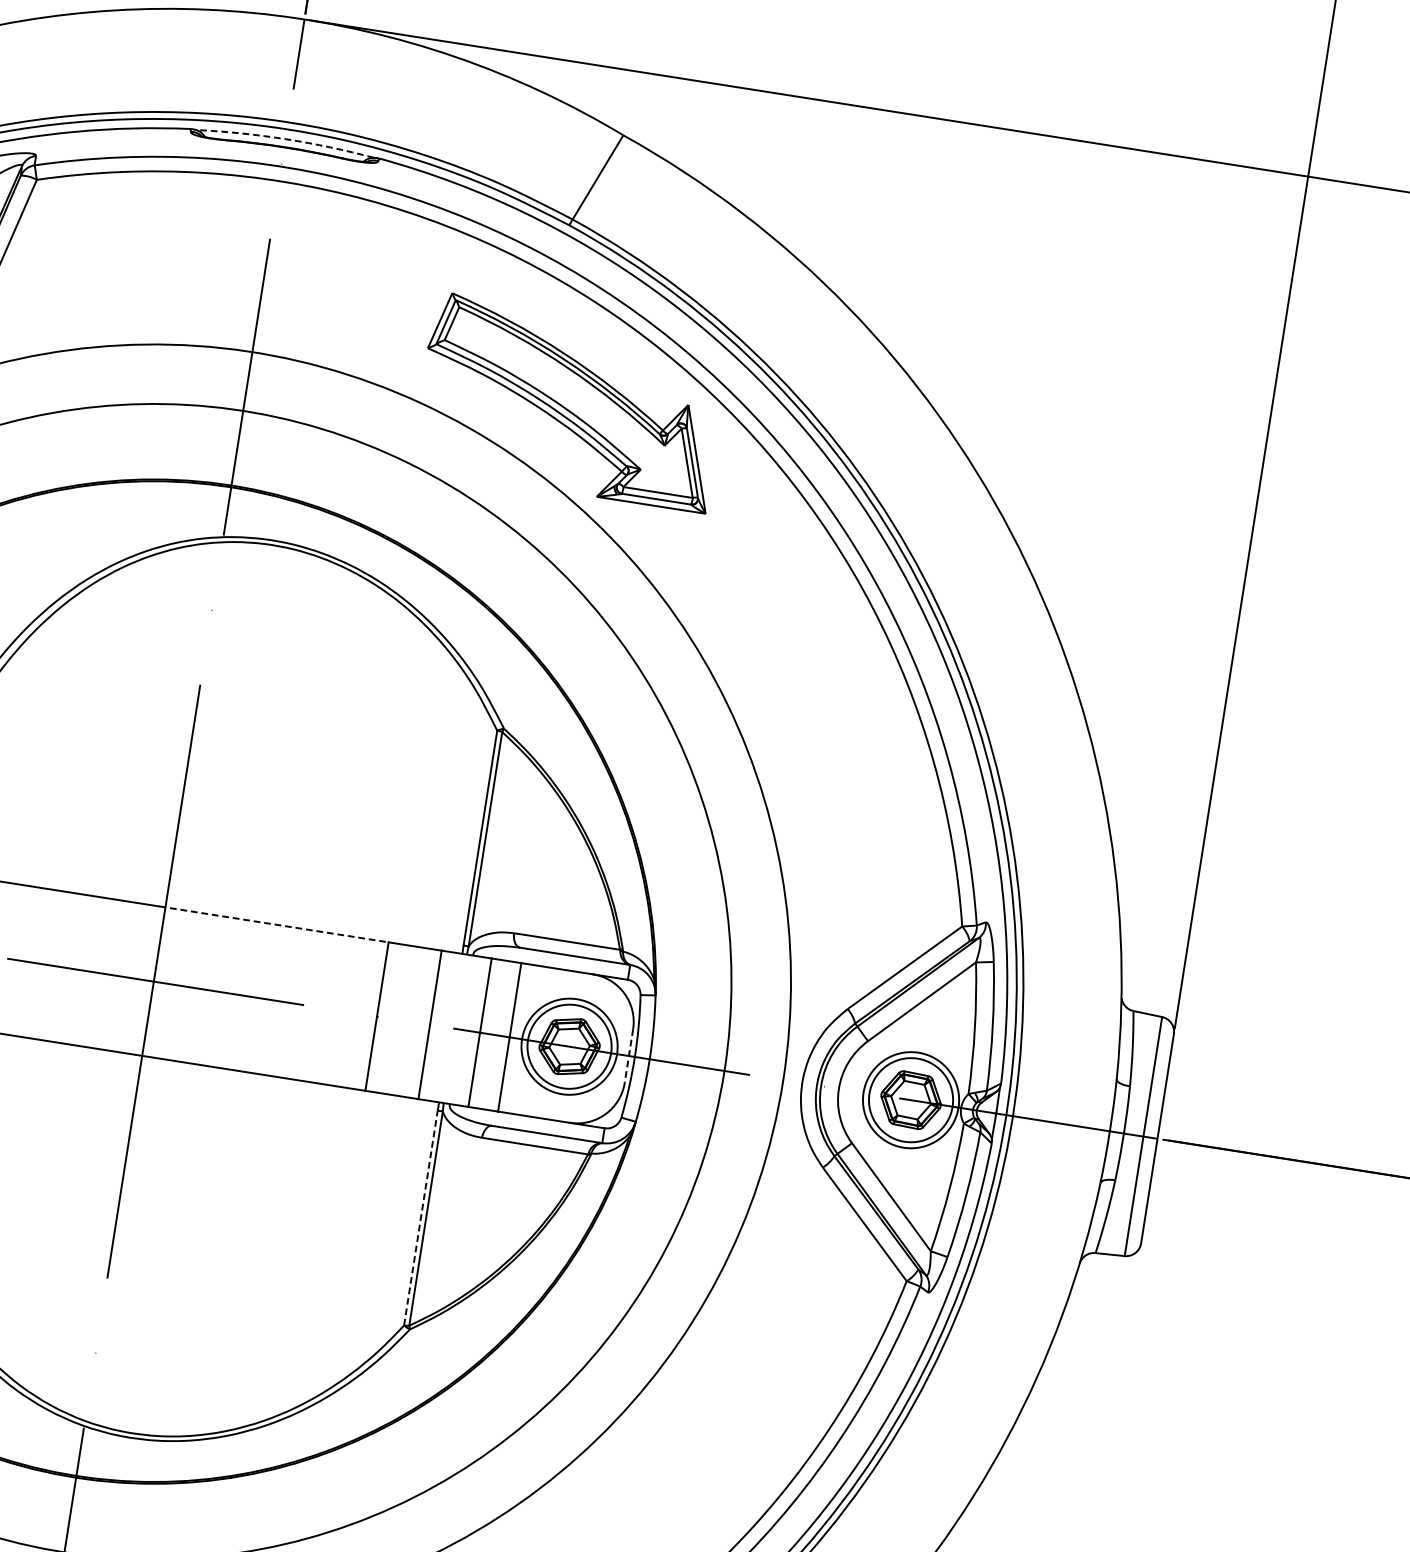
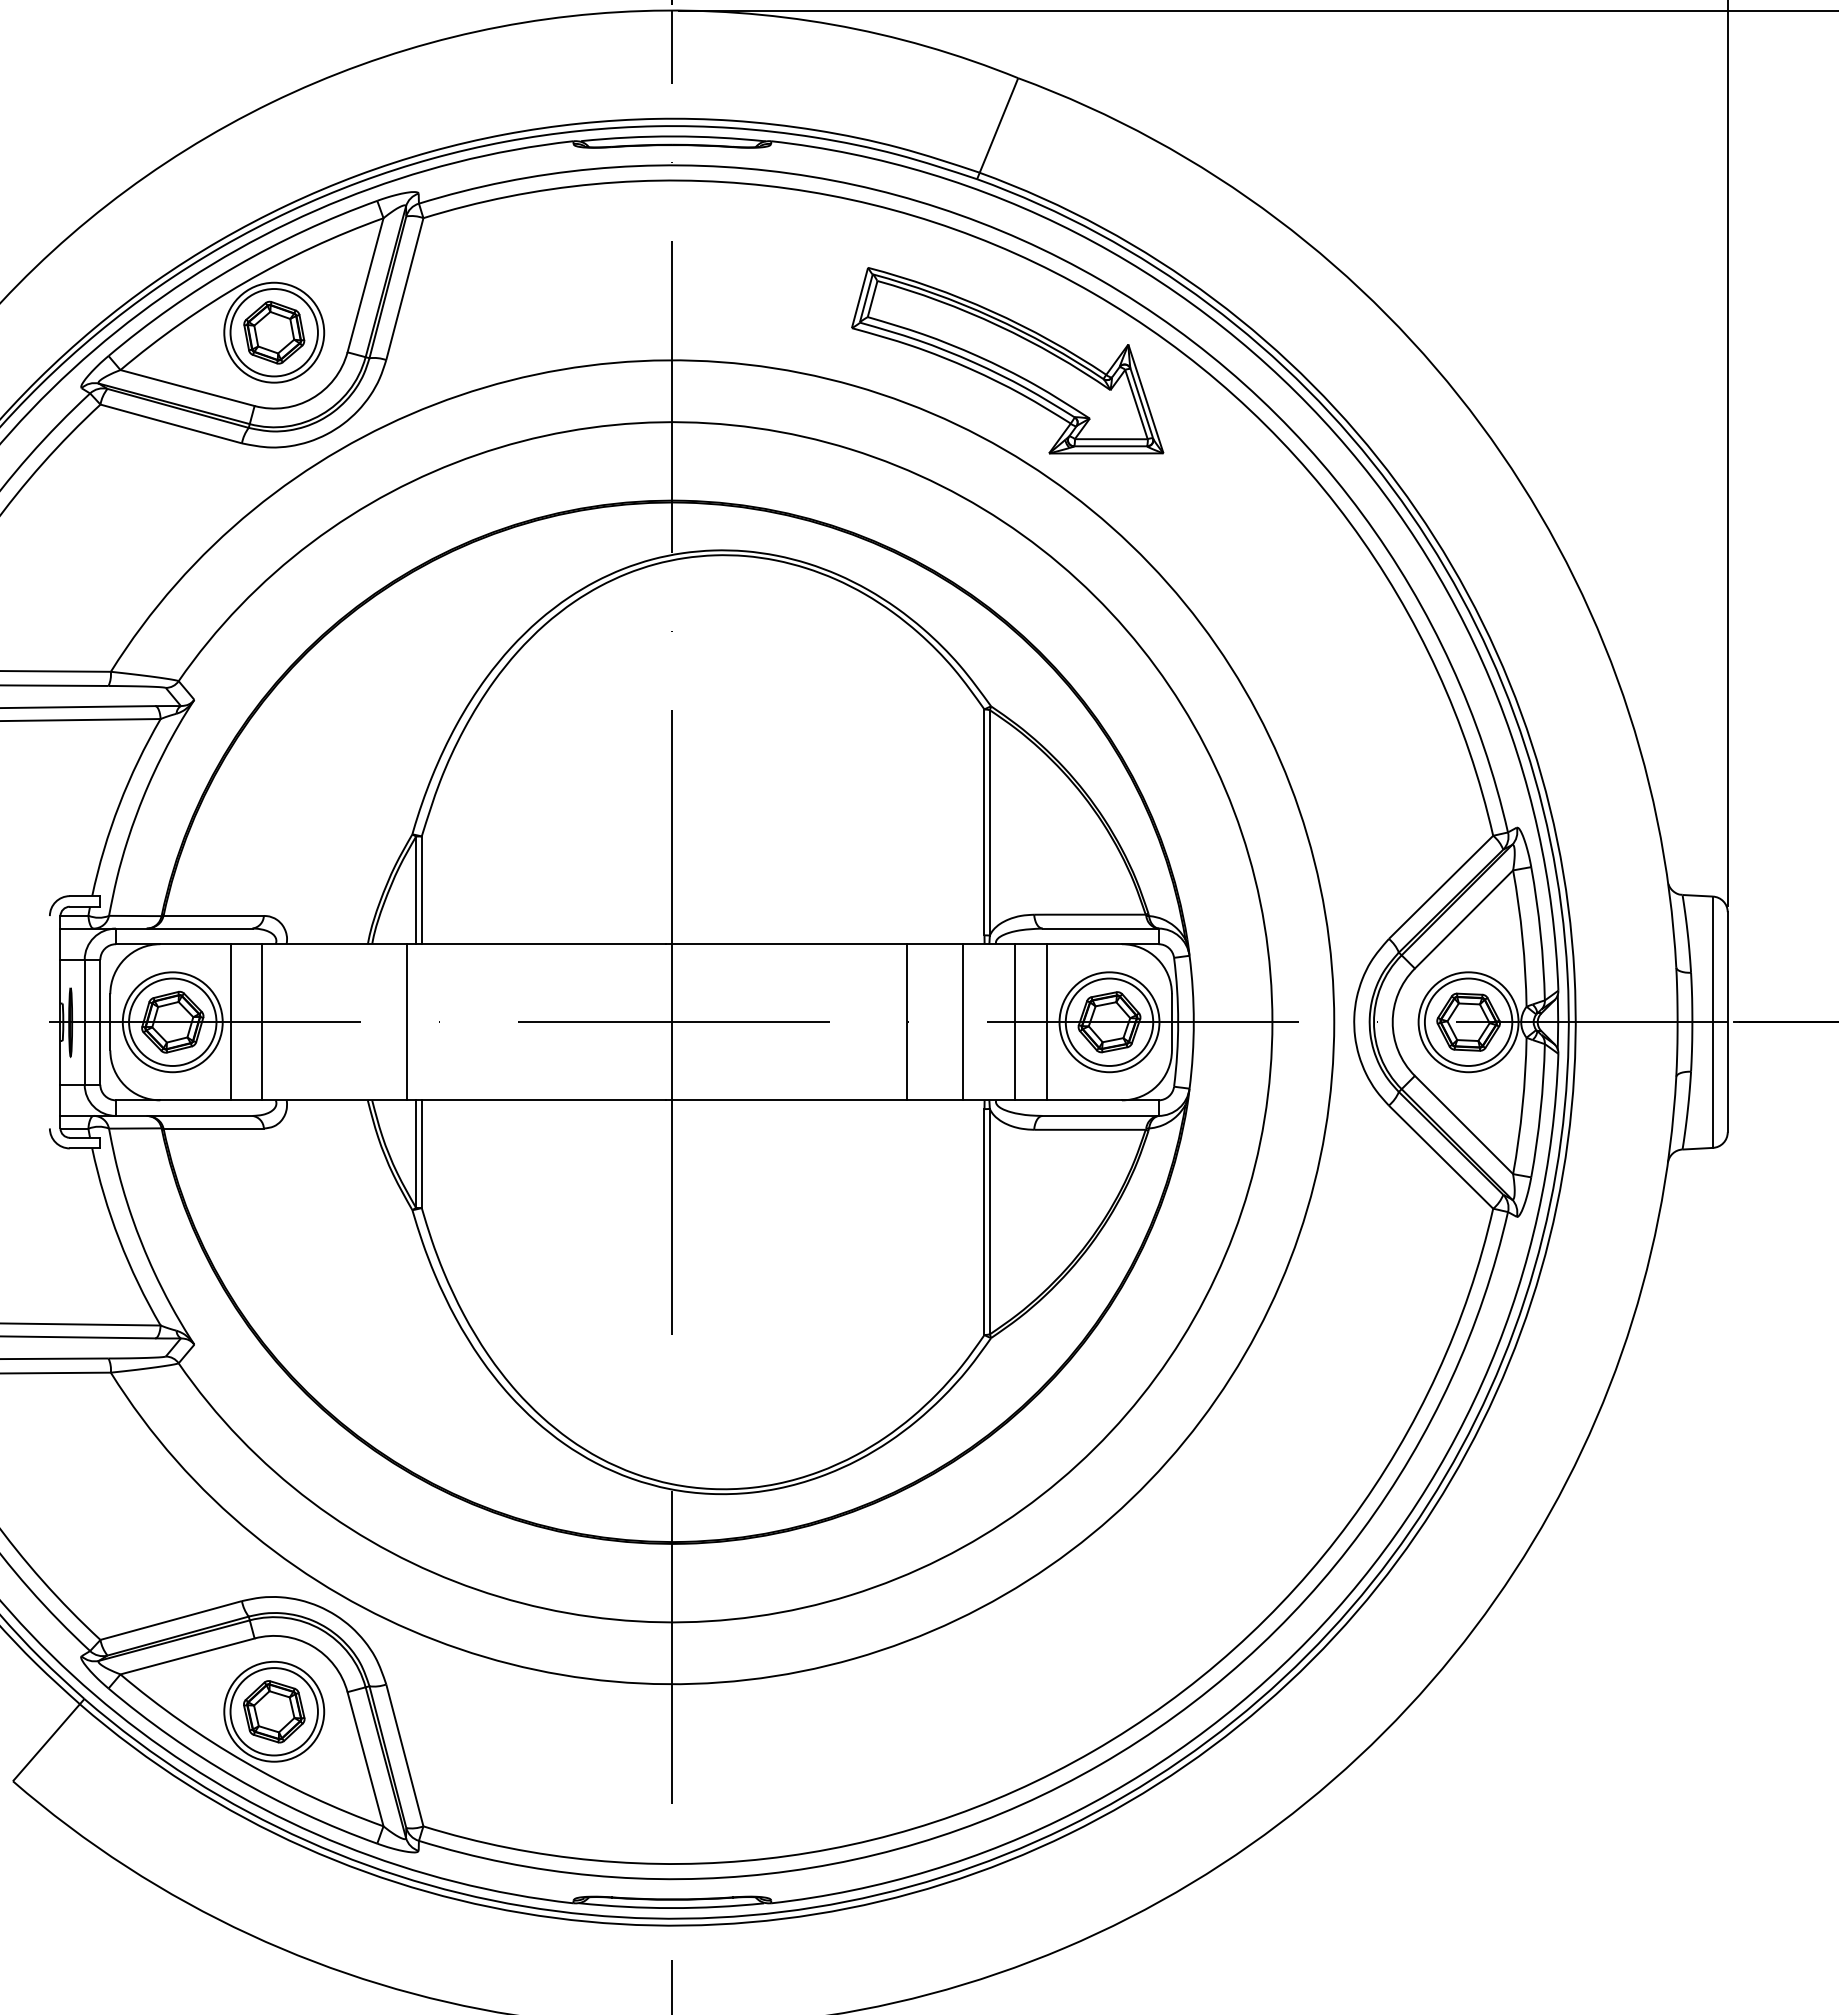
arc: (286, 139) -> (673, 136), dashed -> solid
line: (274, 924) -> (787, 944), dashed -> solid
line: (628, 1056) -> (1171, 1022), dashed -> solid
line: (420, 1218) -> (984, 1222), dashed -> solid

